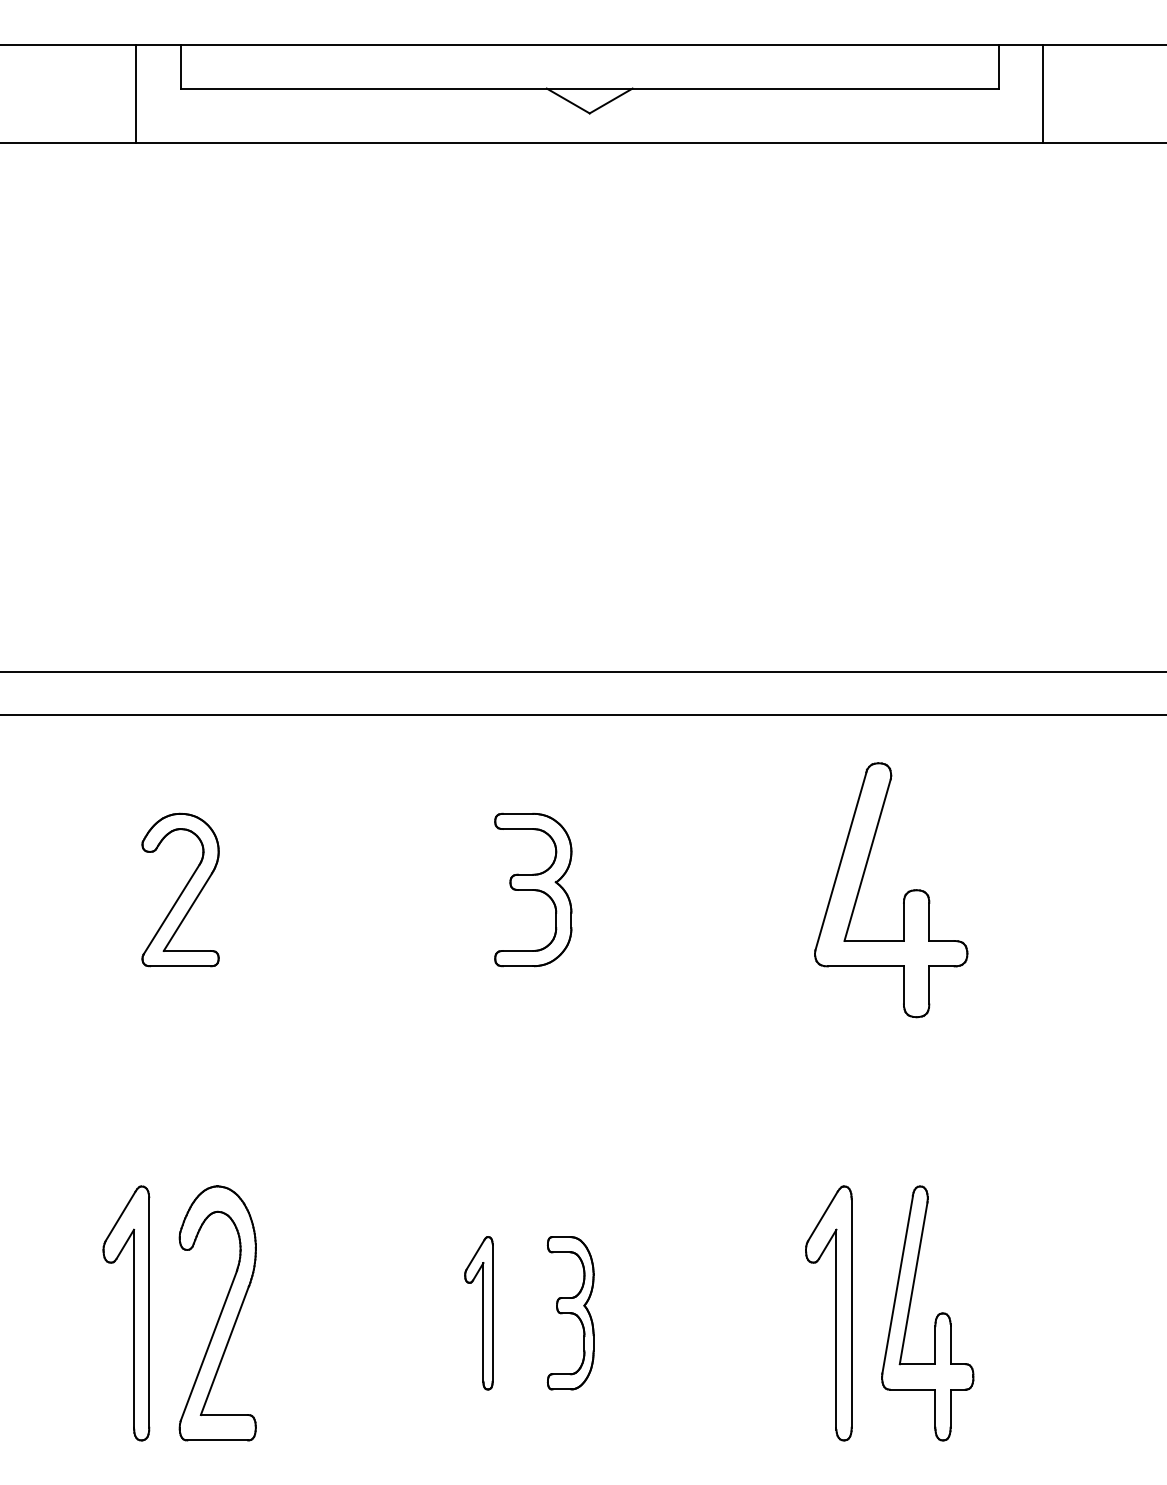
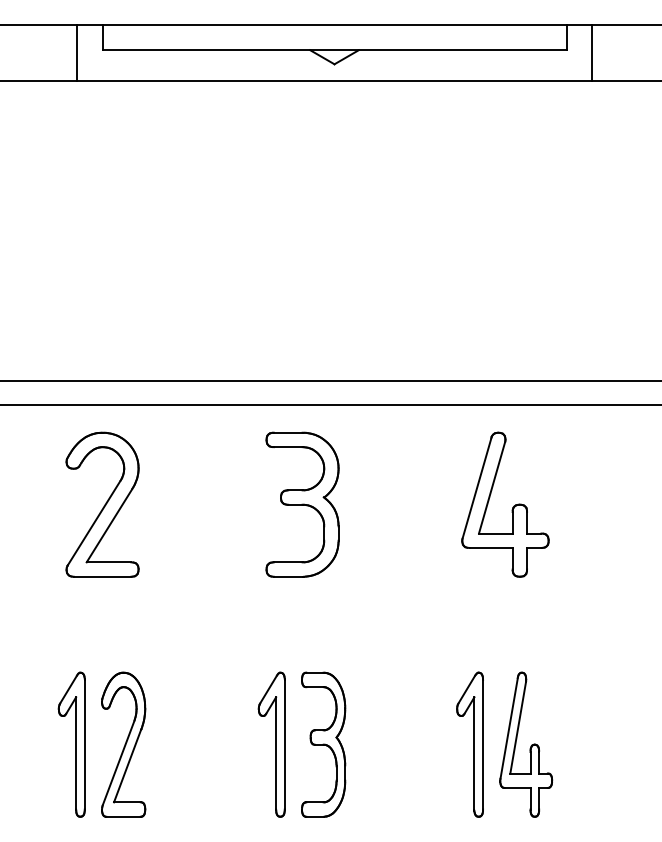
part: (180, 889) -> (102, 504), size x1.67
part: (533, 889) -> (302, 504), size x1.67
part: (478, 1313) -> (271, 744), size x1.67
part: (570, 1313) -> (323, 744), size x1.67

